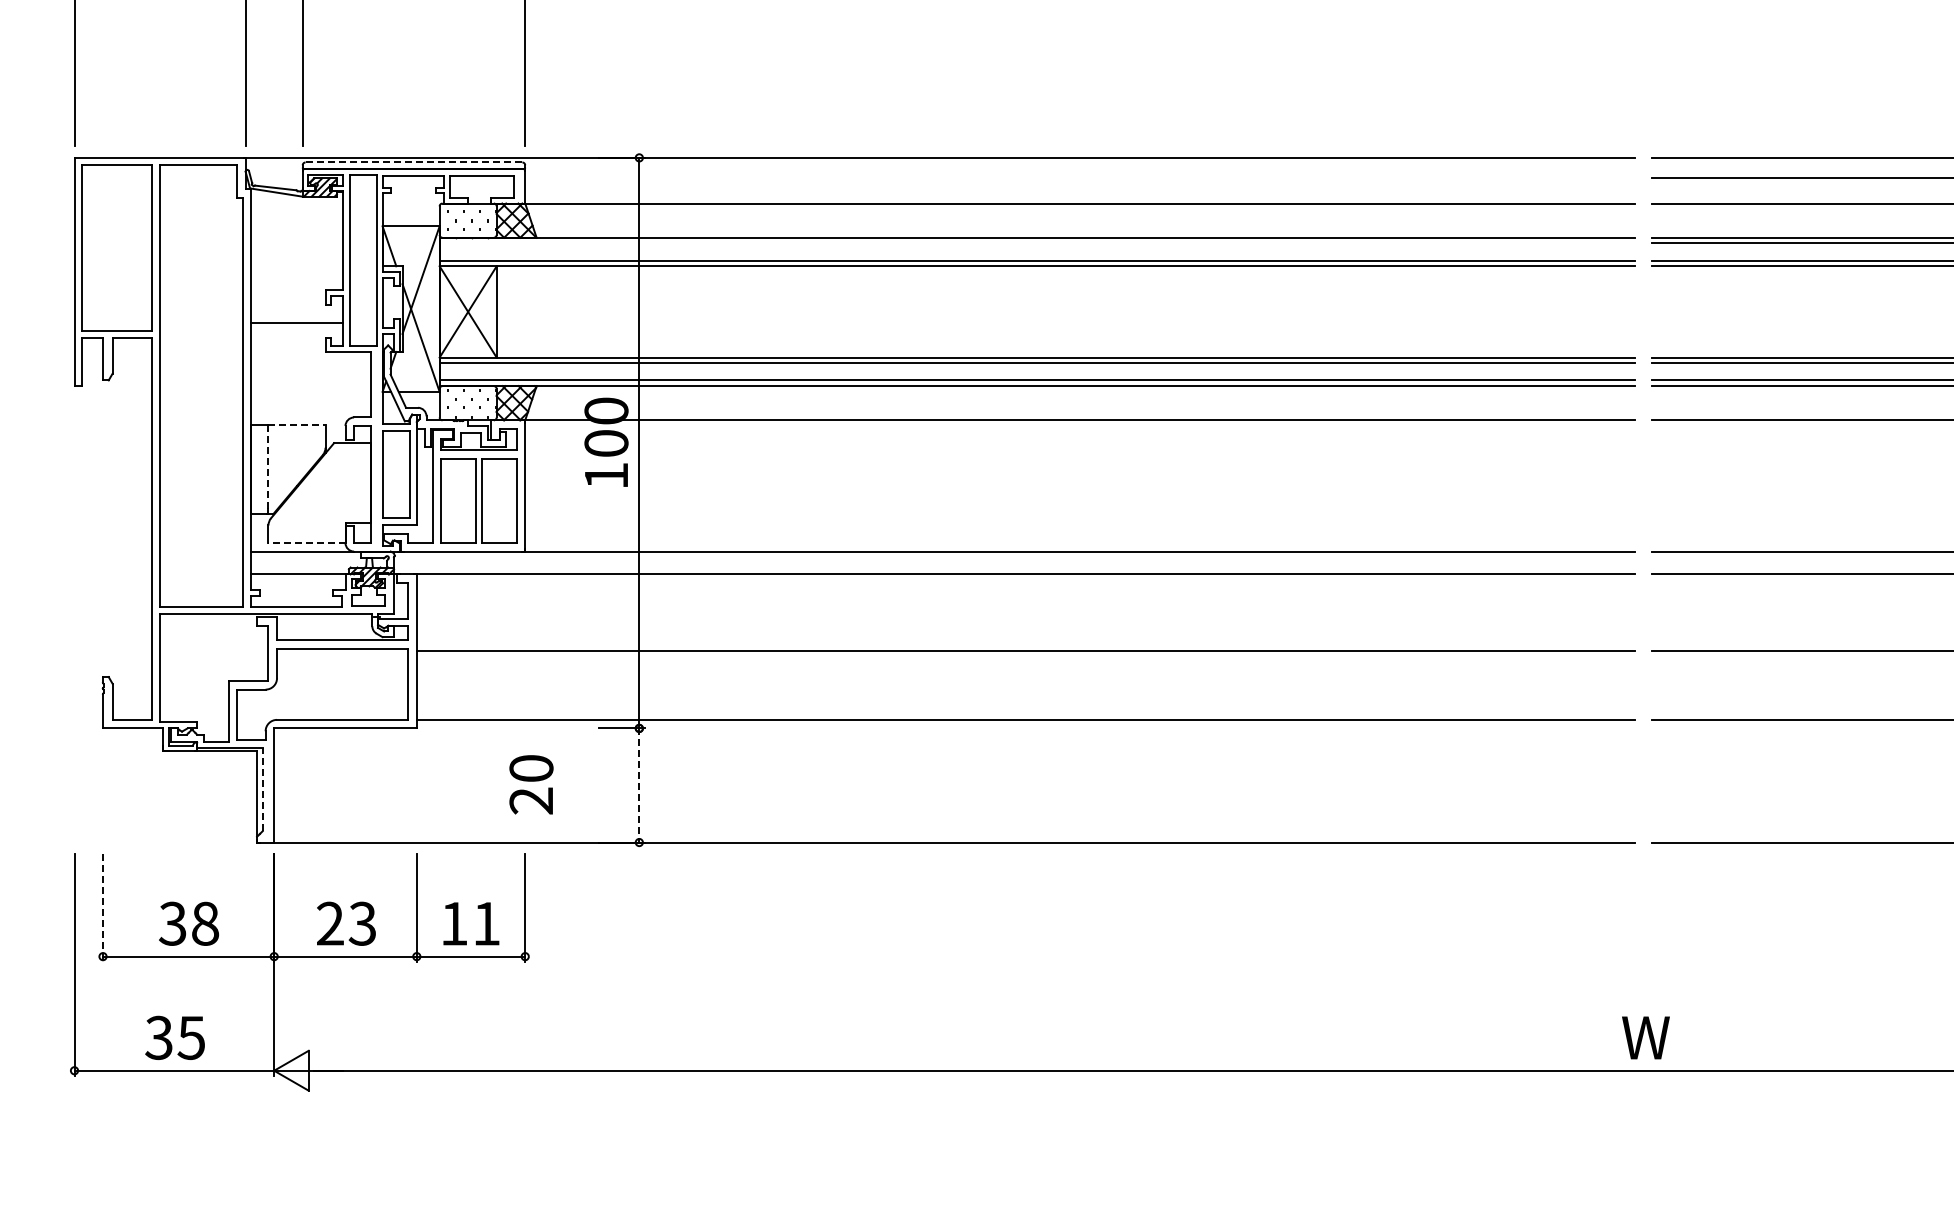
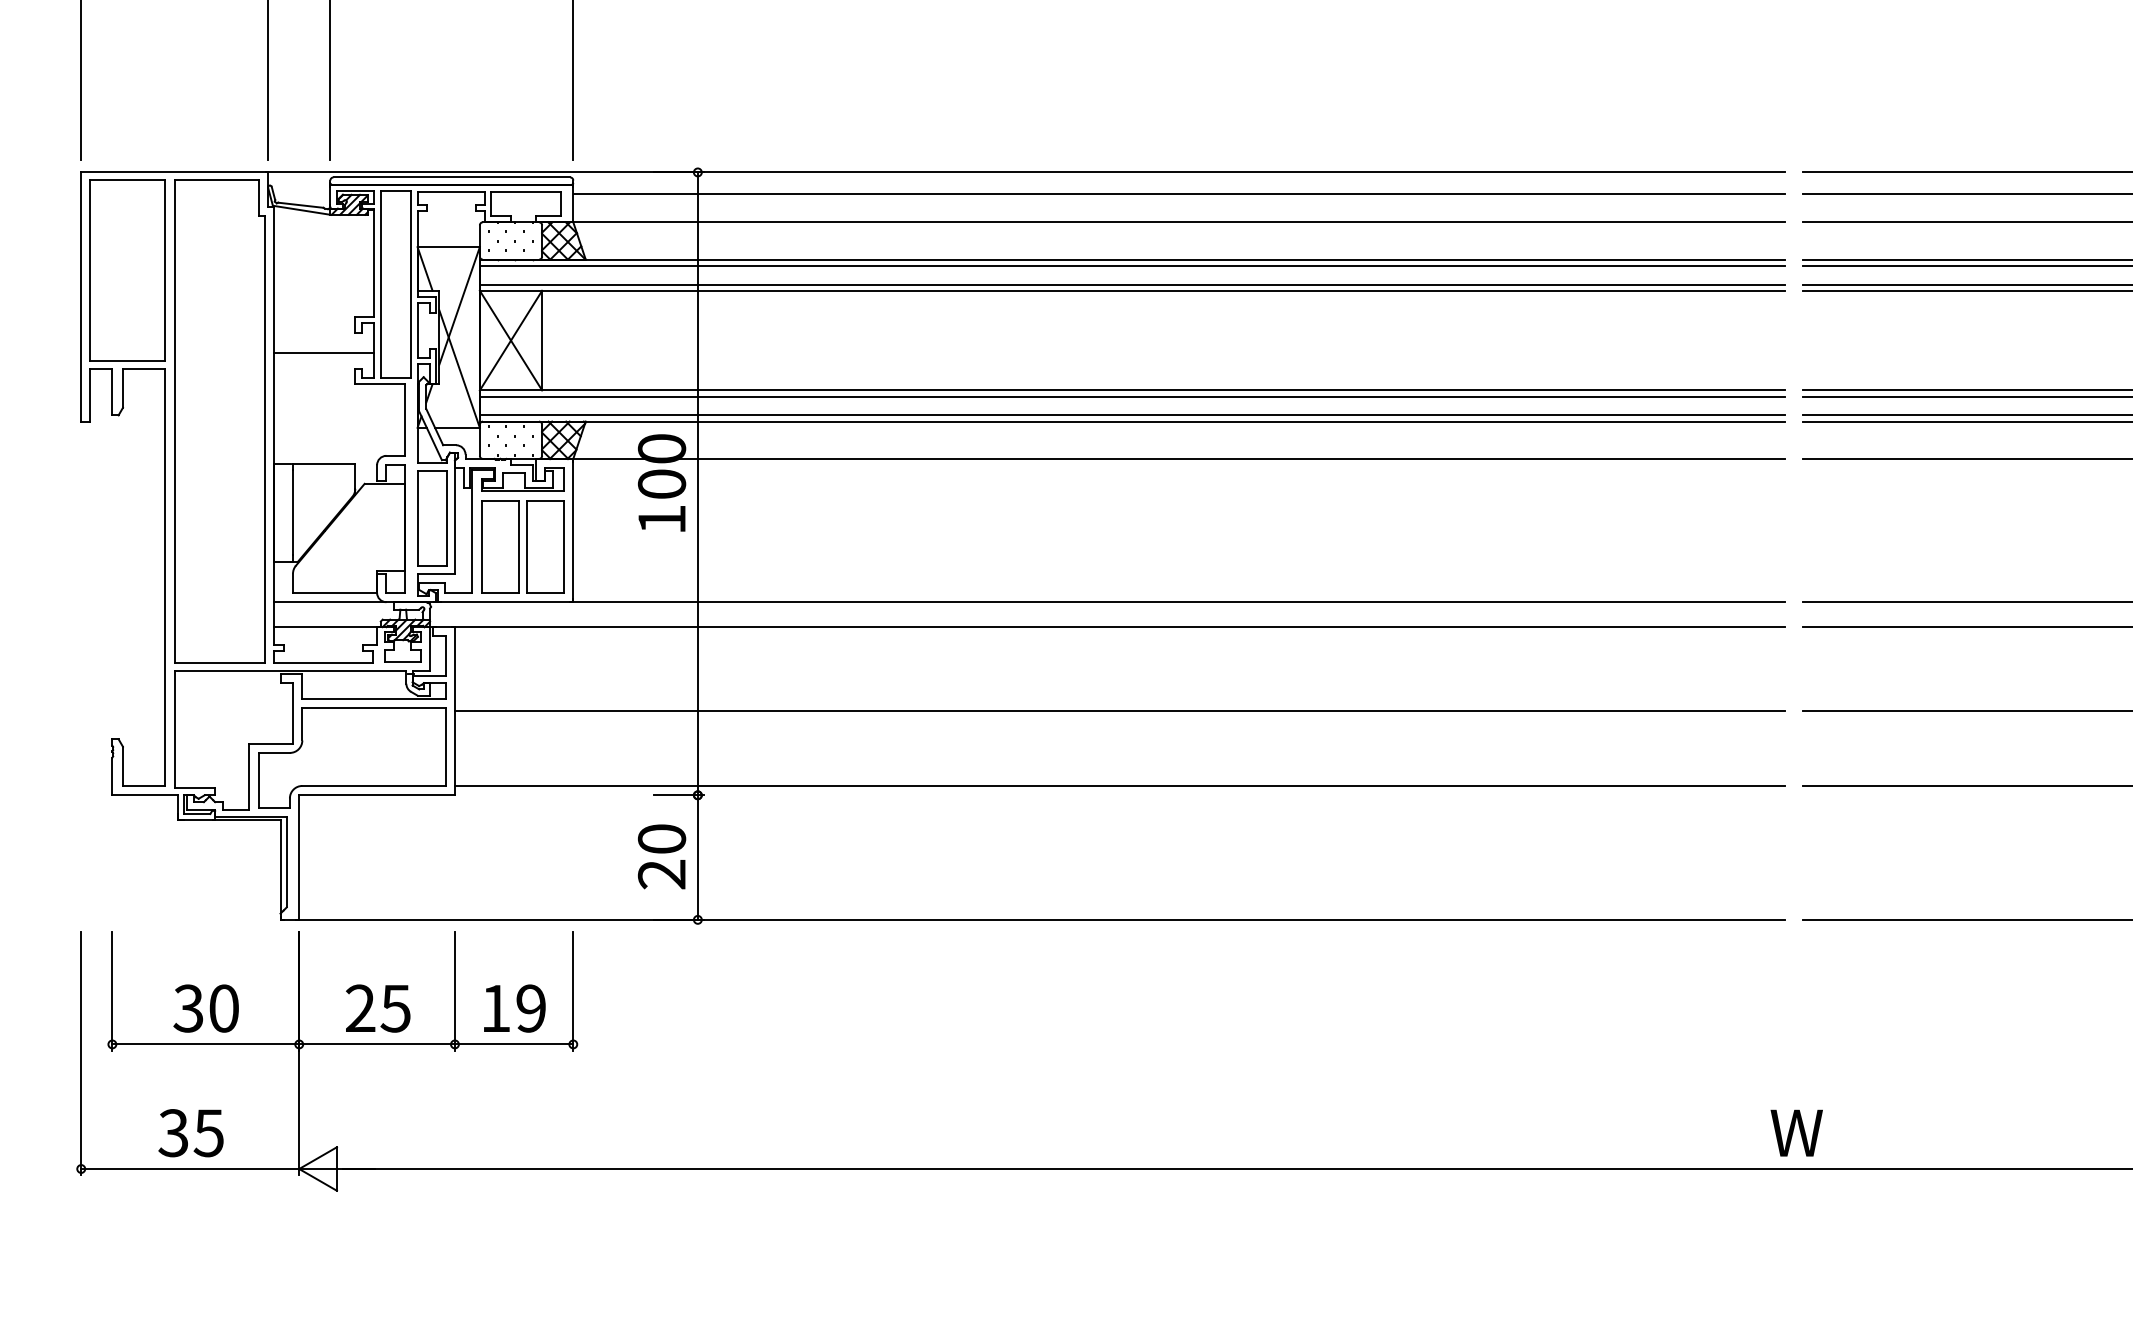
line: (414, 162) -> (452, 177), dashed -> solid
line: (1080, 177) -> (1179, 193), added
line: (1036, 243) -> (1131, 265), added
line: (297, 424) -> (324, 463), dashed -> solid
line: (268, 469) -> (293, 512), dashed -> solid
line: (306, 543) -> (334, 593), dashed -> solid
text: (531, 784) -> (662, 856), moved
line: (639, 785) -> (698, 857), dashed -> solid
line: (262, 789) -> (286, 861), dashed -> solid
line: (103, 908) -> (112, 991), dashed -> solid
text: (205, 923) -> (224, 1008), 38 -> 30
text: (362, 923) -> (395, 1008), 23 -> 25
text: (486, 923) -> (531, 1008), 11 -> 19

